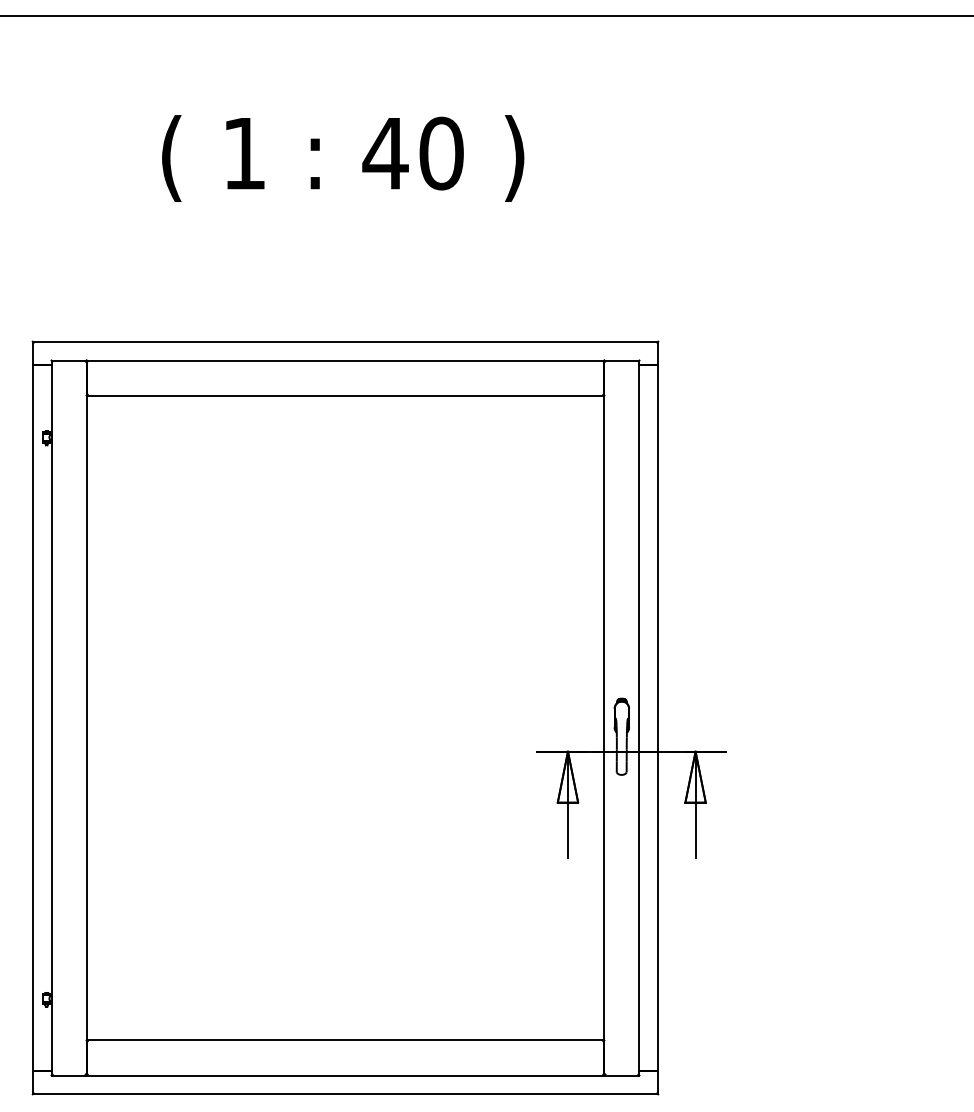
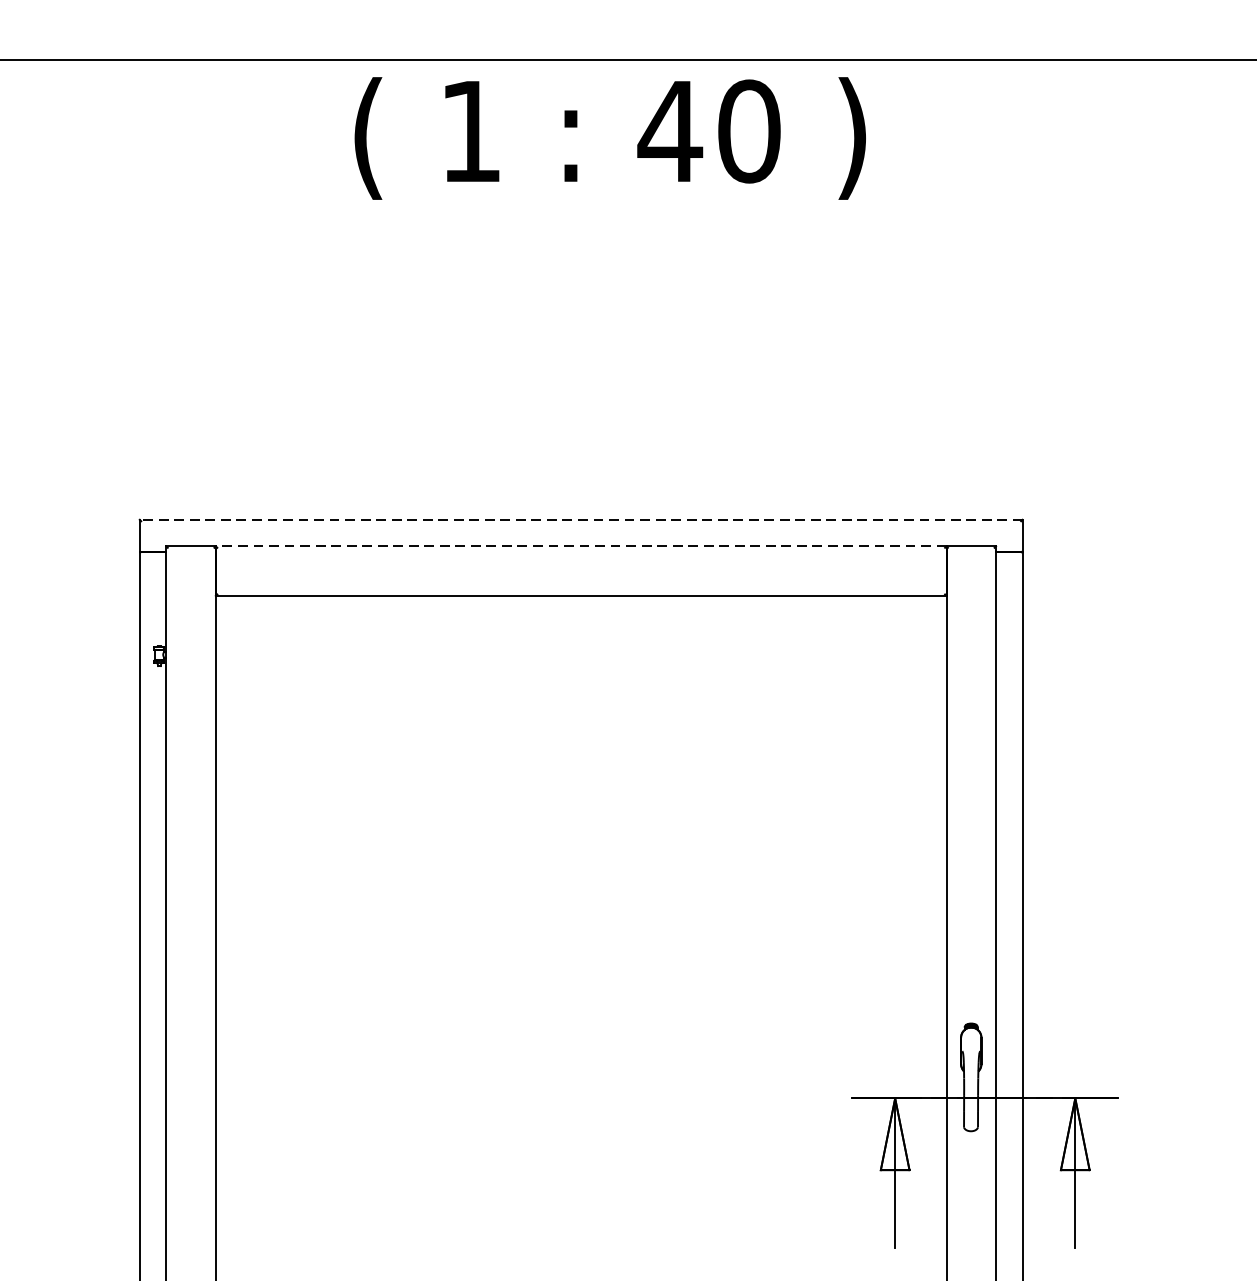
text: (343, 158) -> (610, 138), moved
line: (345, 341) -> (581, 519), solid -> dashed
line: (345, 360) -> (581, 546), solid -> dashed

